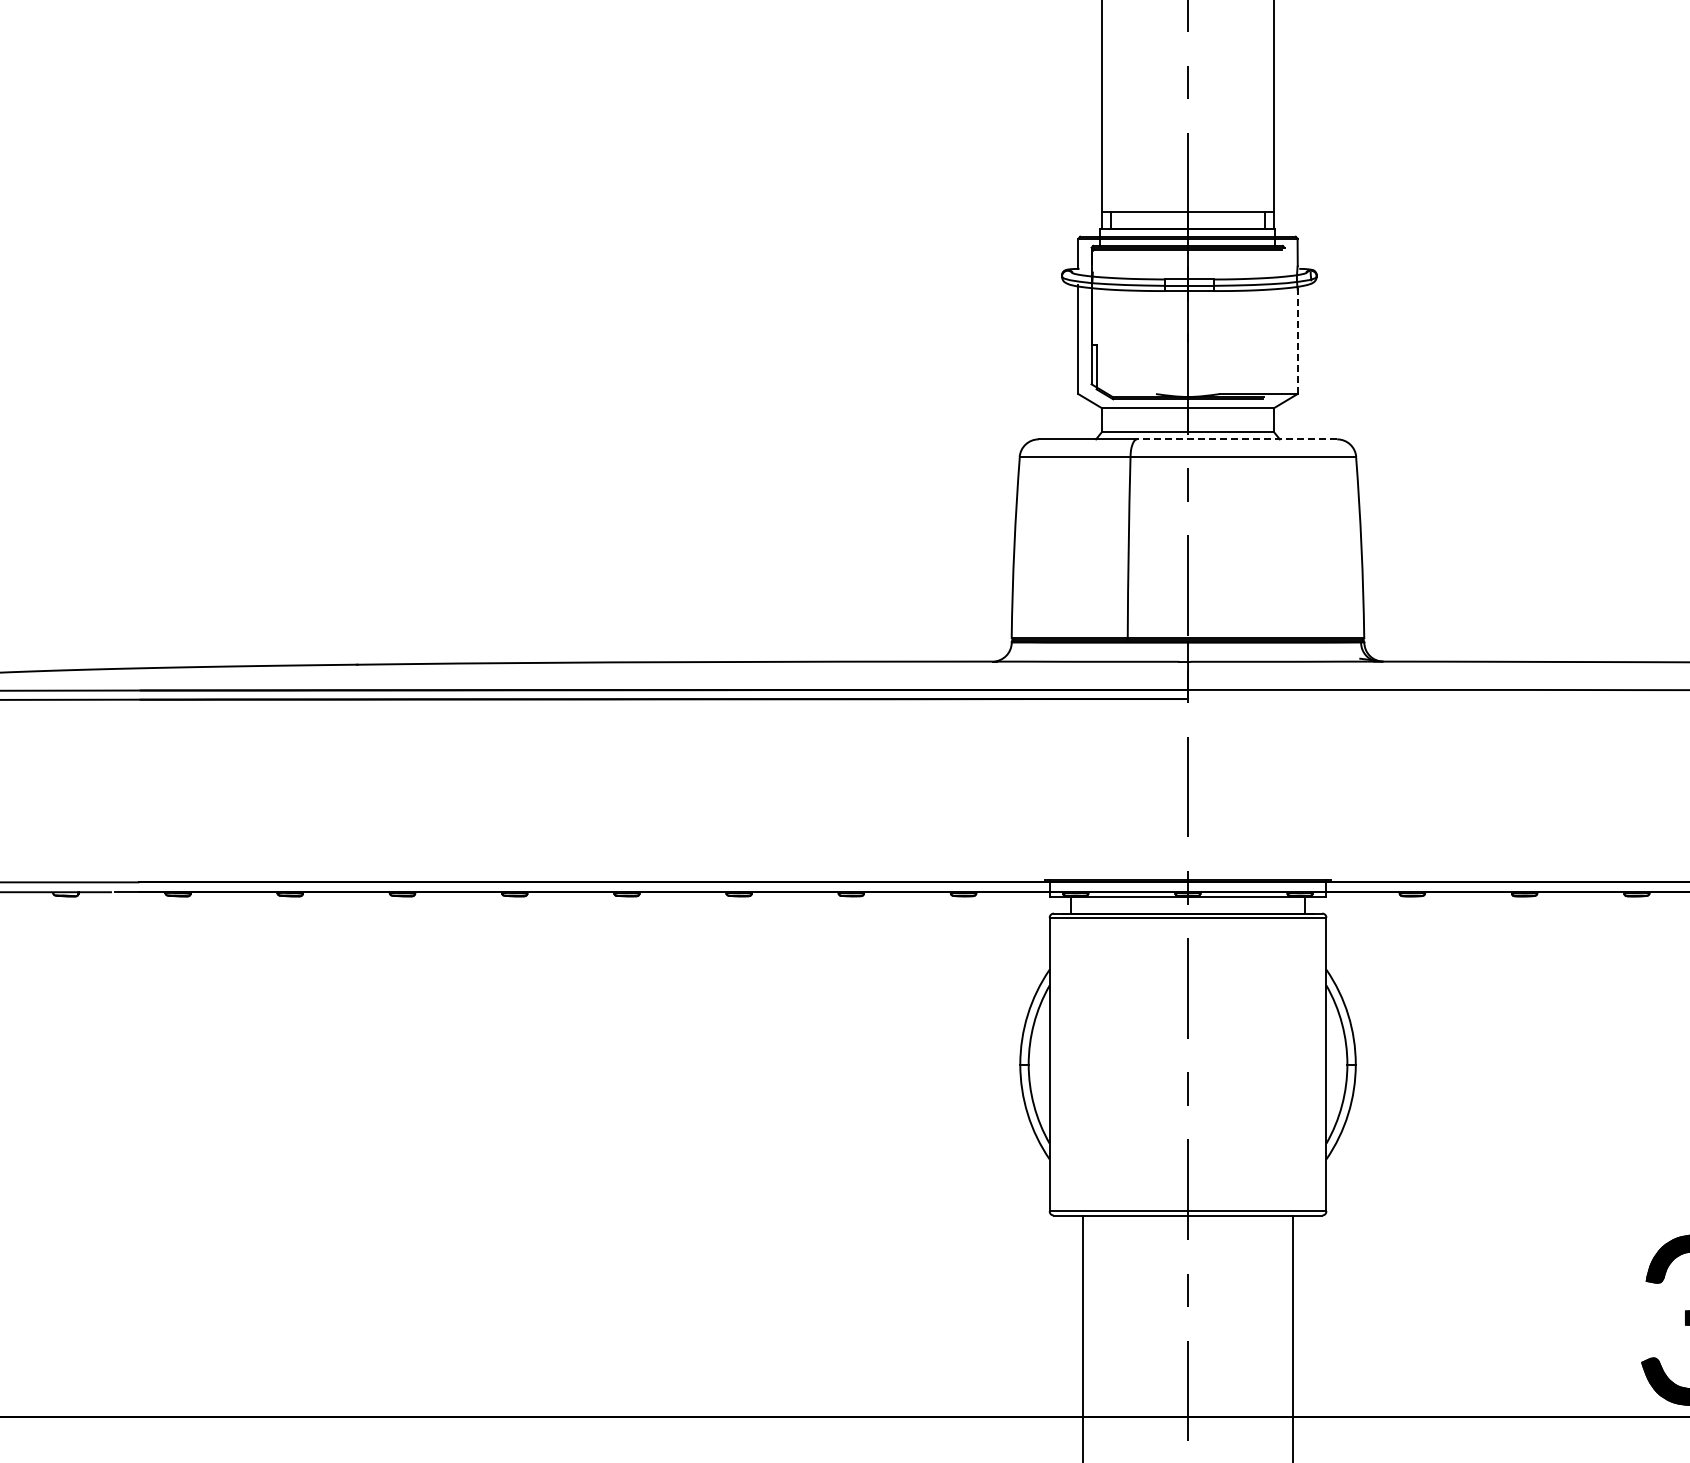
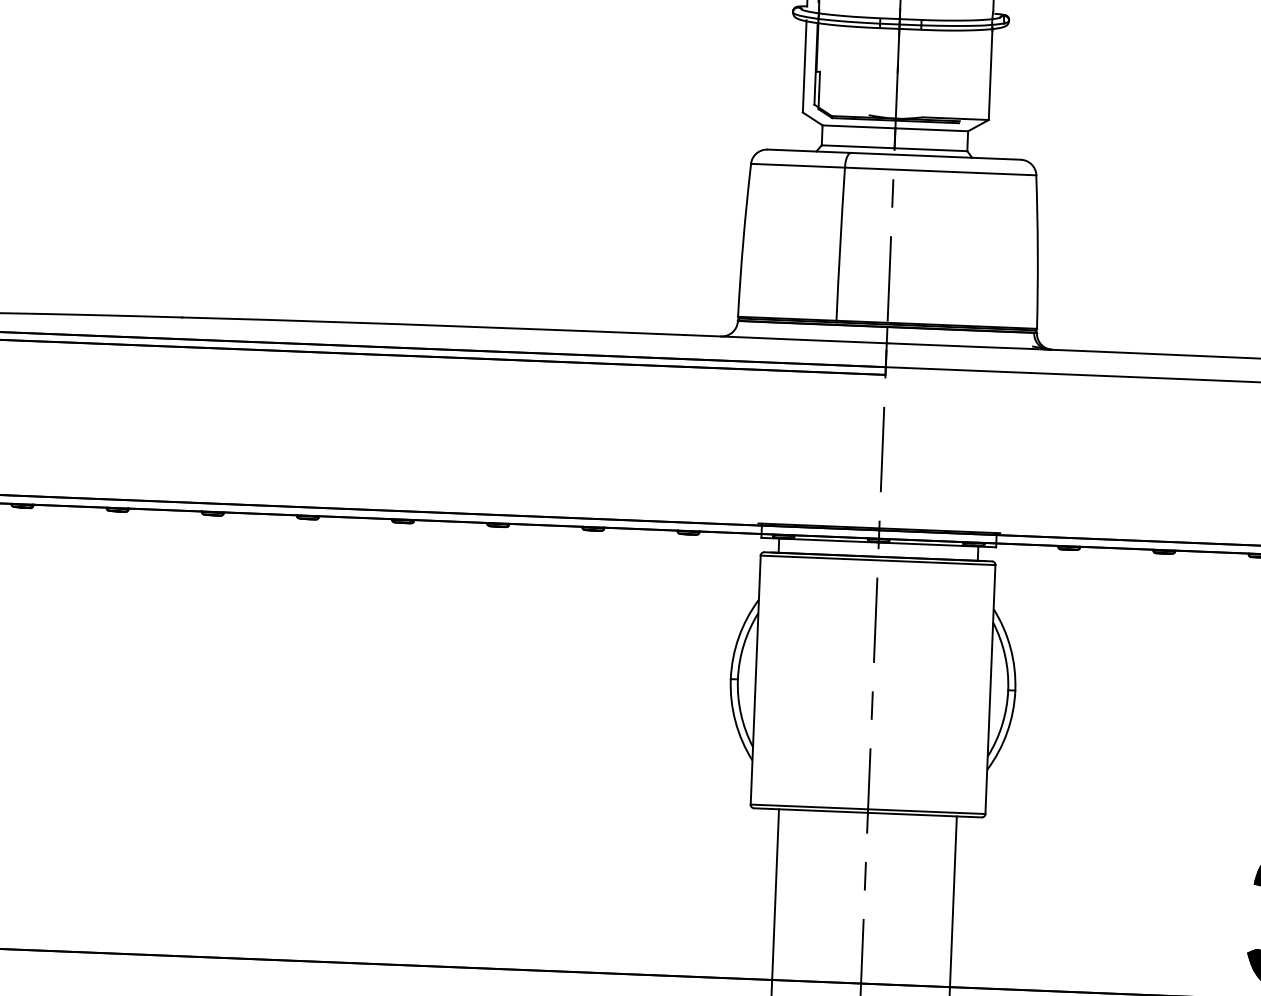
line: (1297, 339) -> (990, 73), dashed -> solid
line: (1236, 439) -> (935, 156), dashed -> solid

